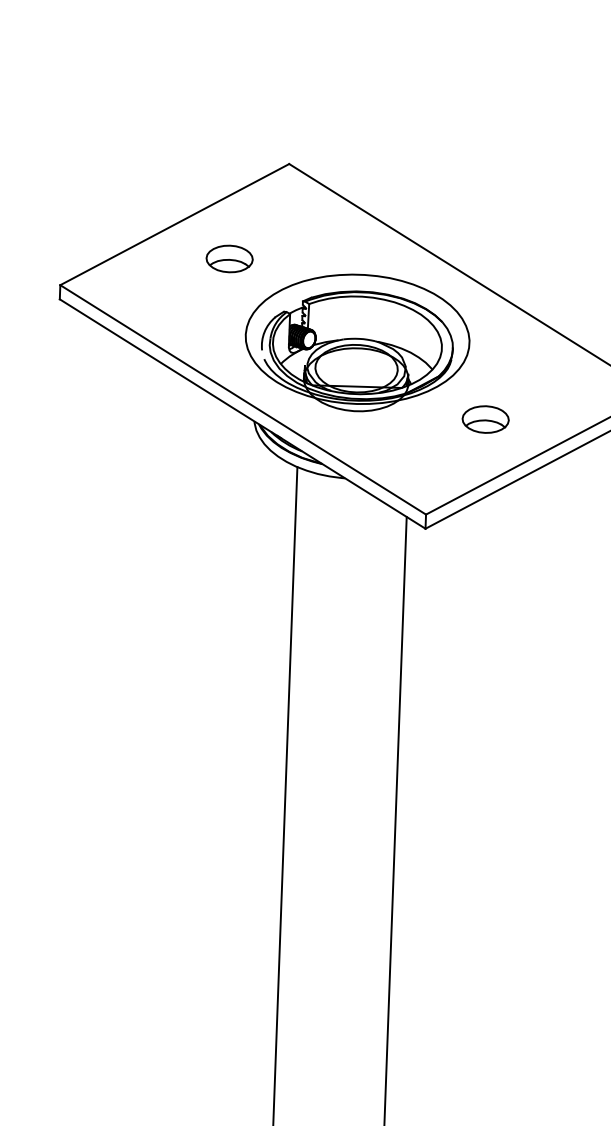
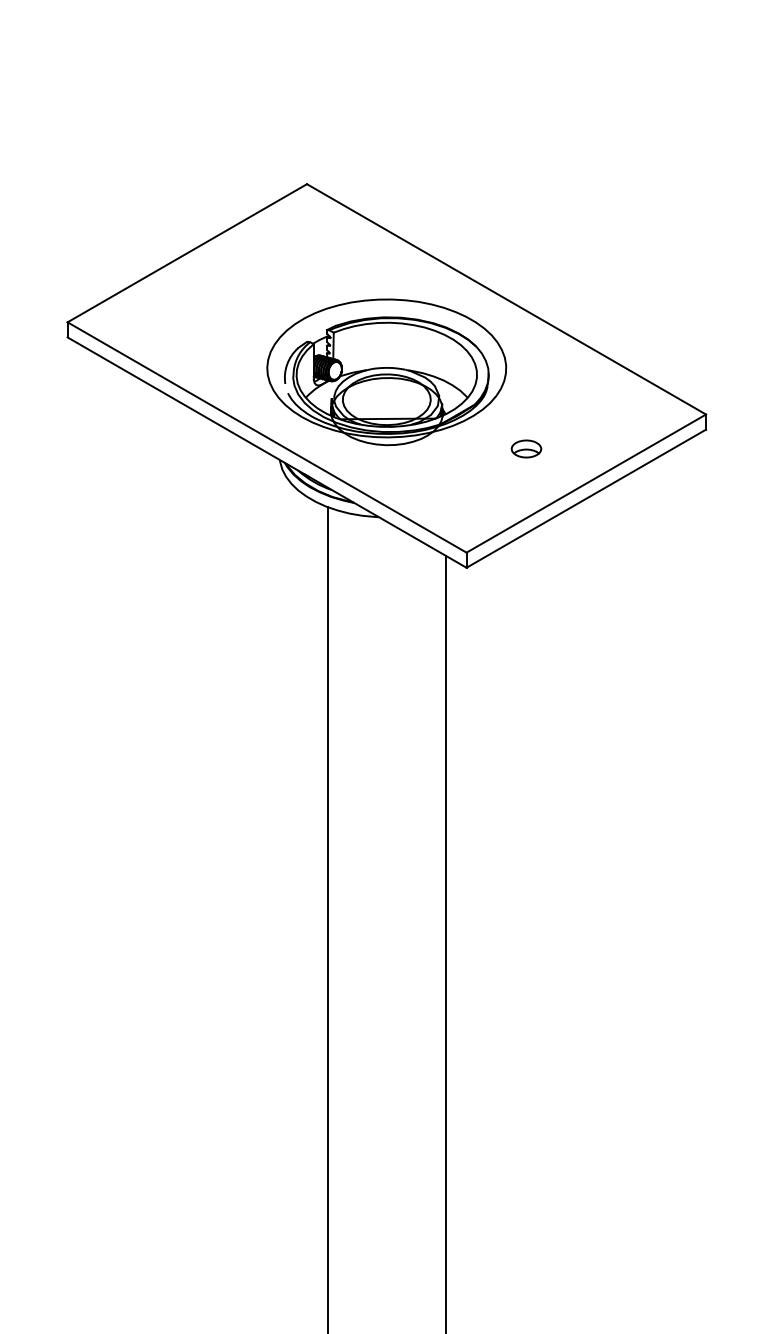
part: (229, 258) -> (246, 287), removed
part: (485, 419) -> (526, 448), size x0.6

